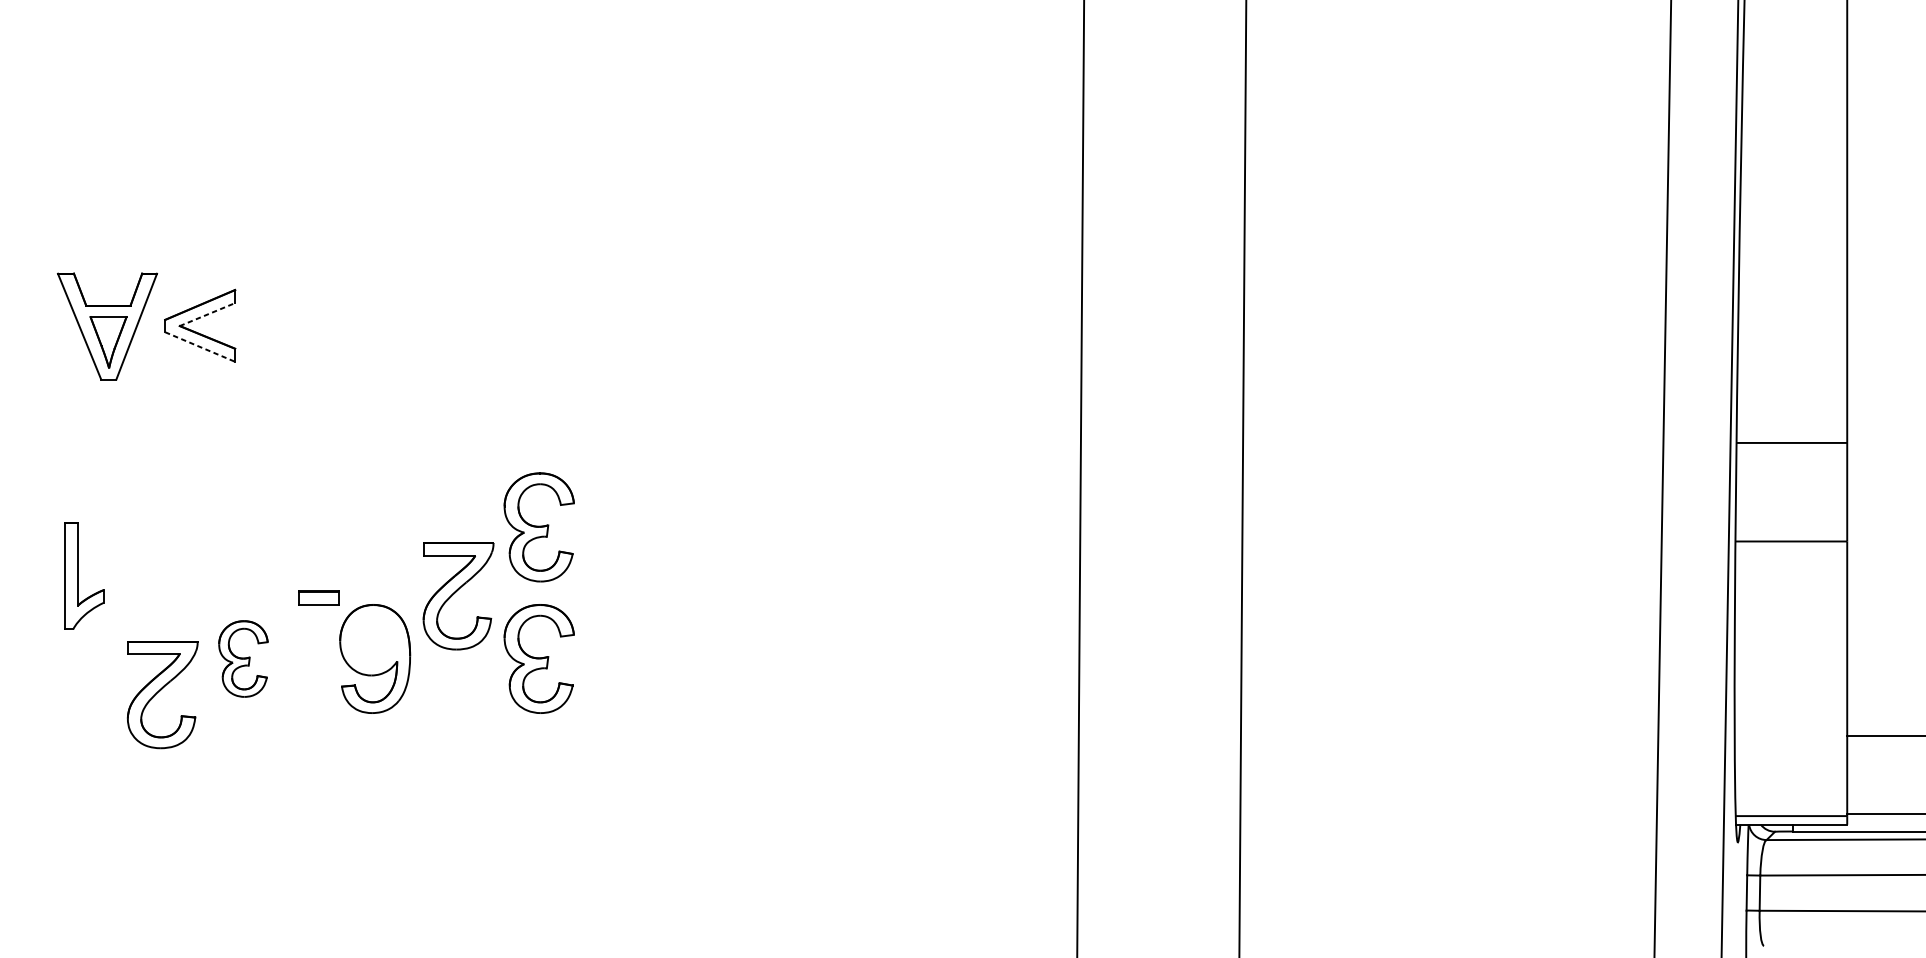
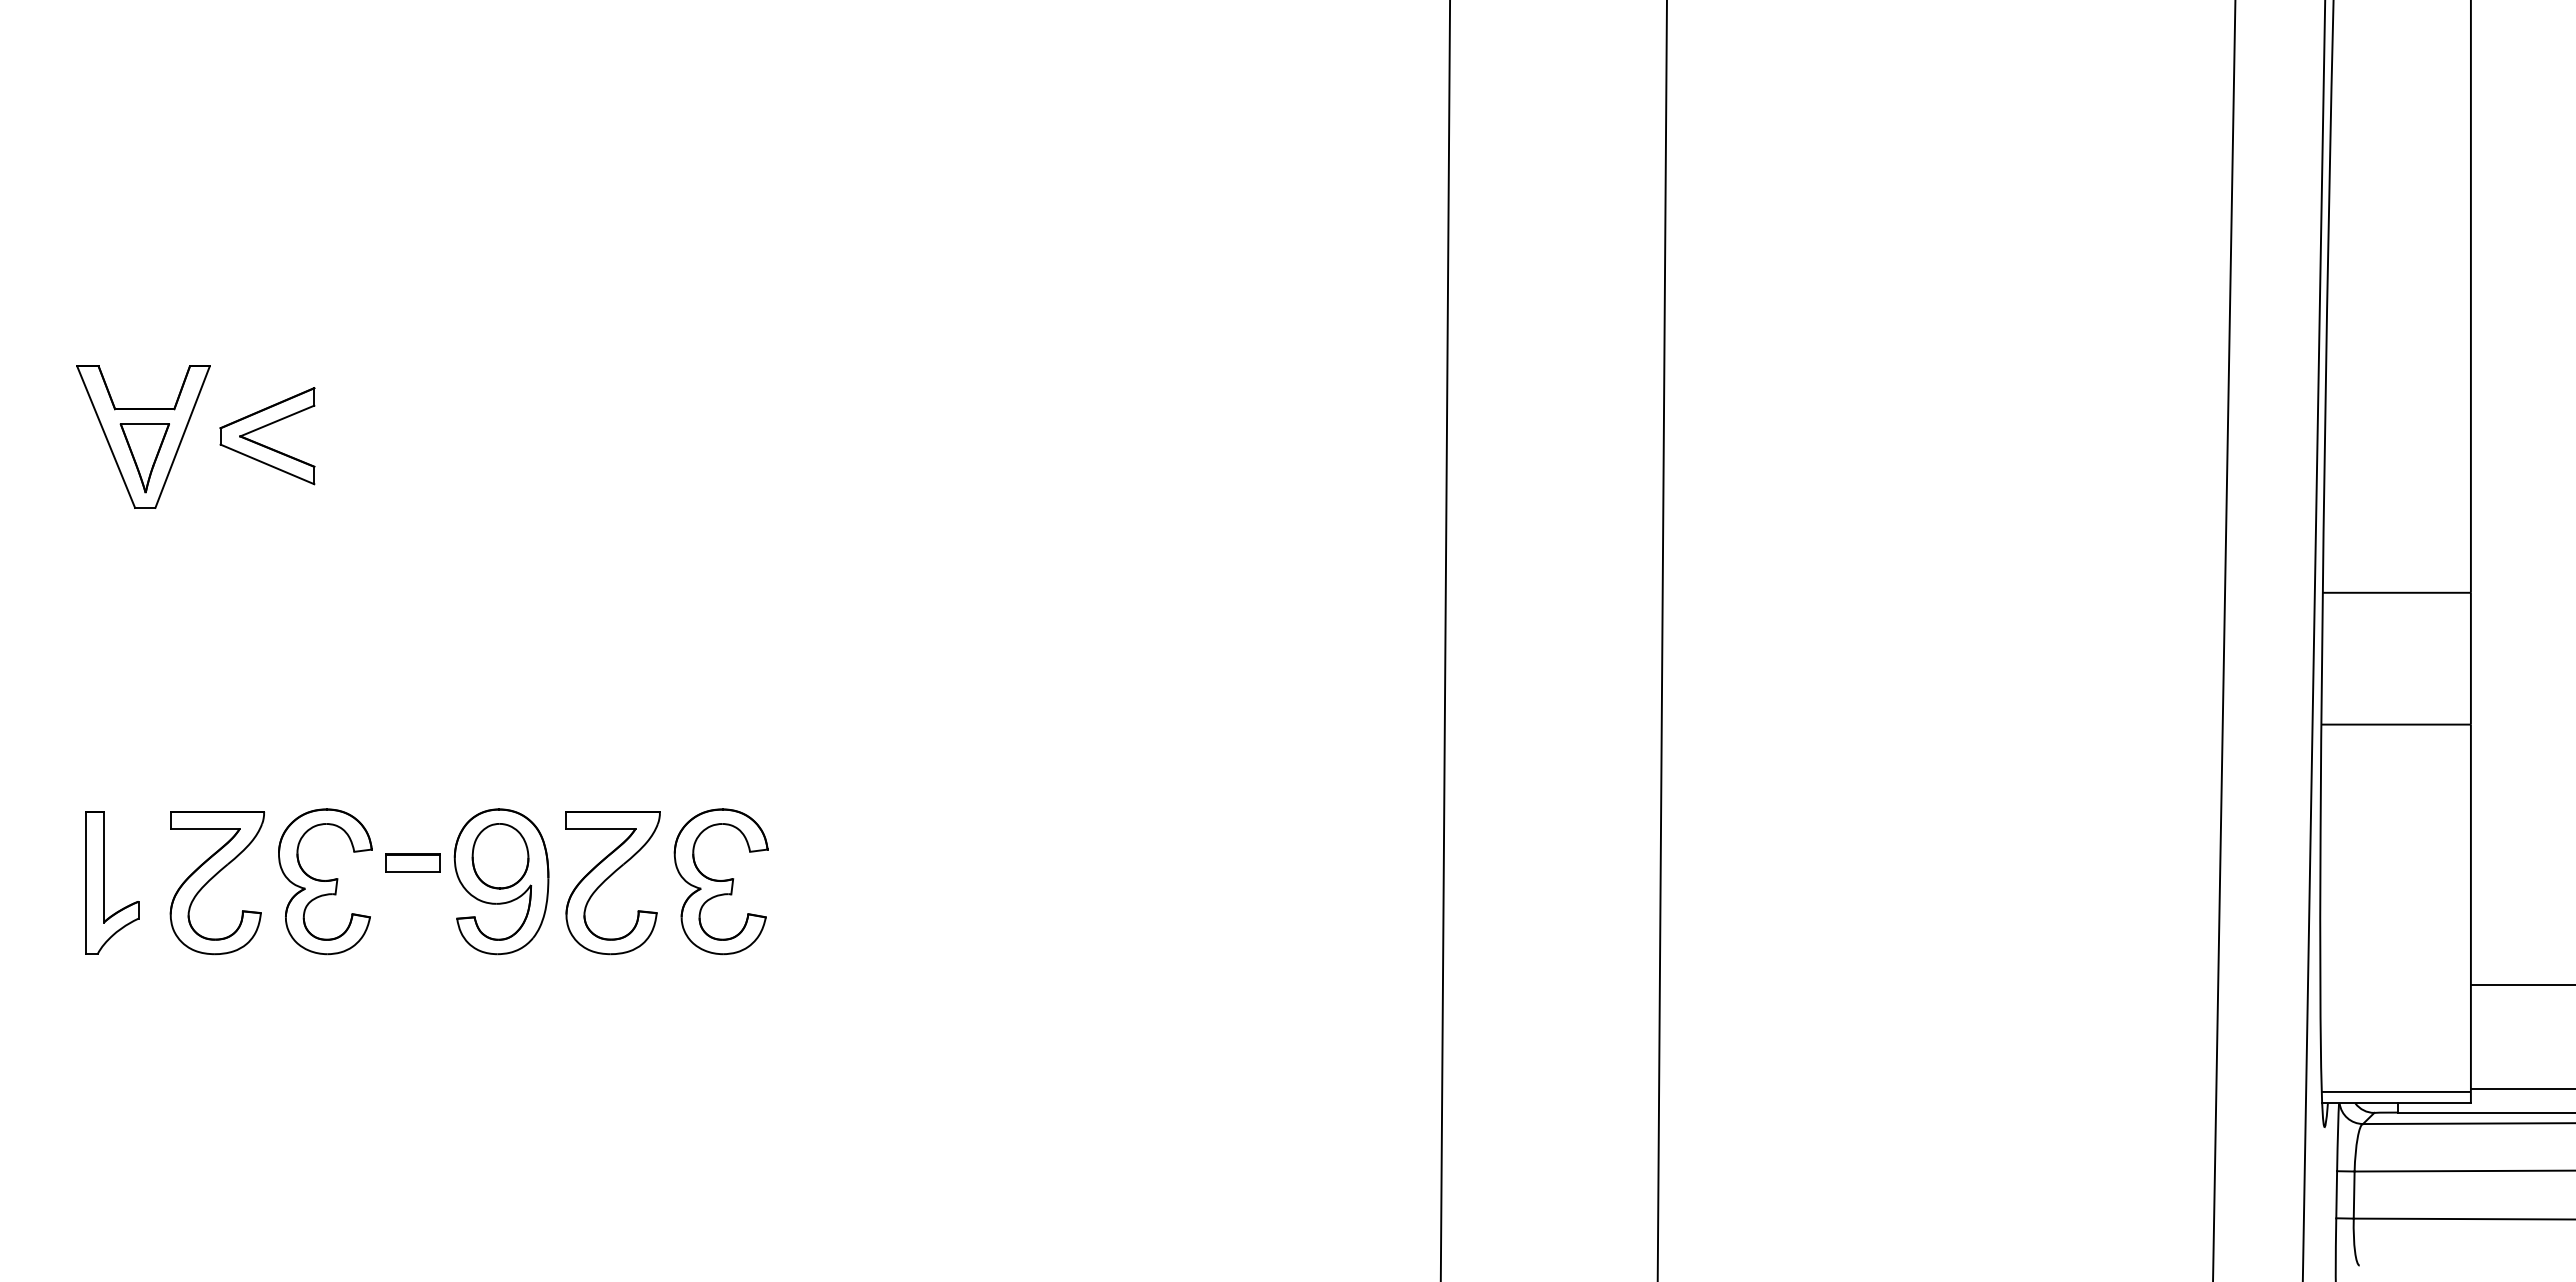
line: (207, 314) -> (277, 420), dashed -> solid
line: (200, 347) -> (267, 464), dashed -> solid
part: (538, 527) -> (720, 705), removed
part: (78, 575) -> (104, 882), moved
part: (456, 592) -> (610, 877), moved
part: (318, 597) -> (412, 862), moved
part: (374, 640) -> (500, 856), added
part: (243, 658) -> (325, 881), size x1.43
part: (159, 691) -> (213, 878), moved

